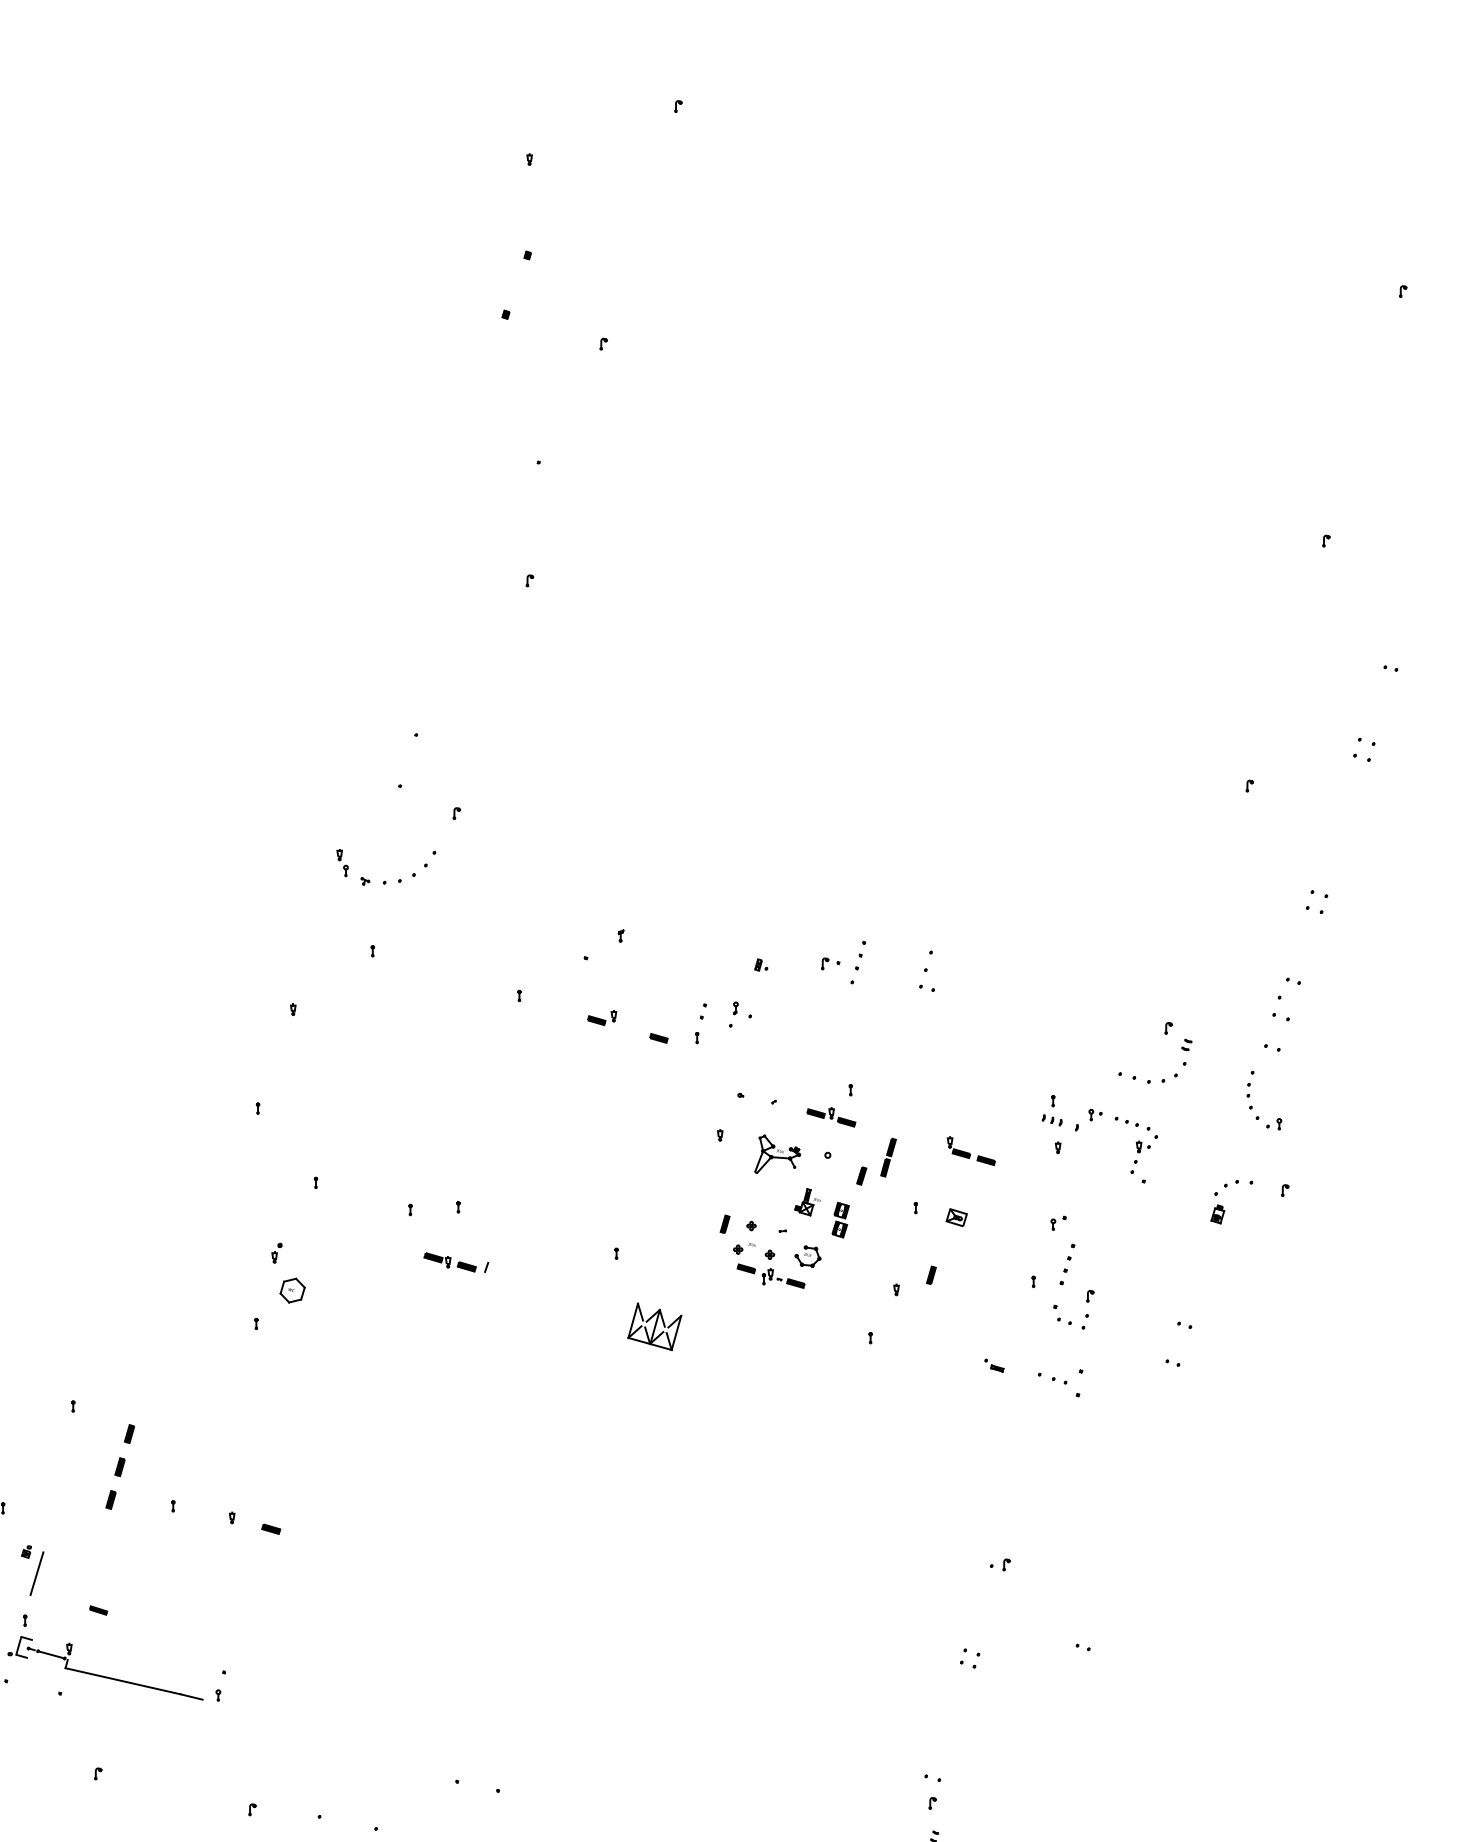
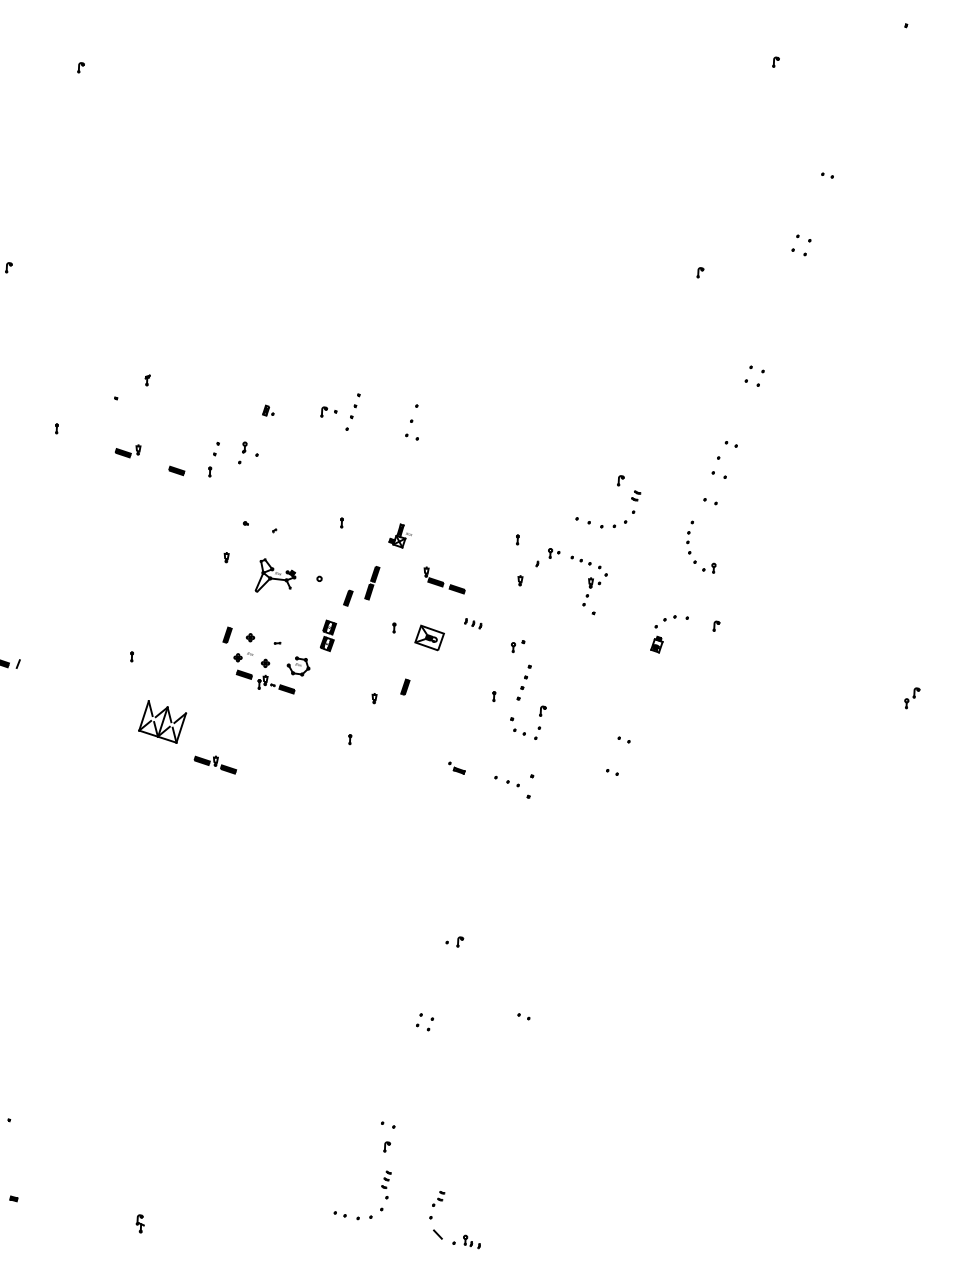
part: (831, 1117) -> (215, 764), moved
part: (1051, 1120) -> (472, 623), moved
part: (807, 1202) -> (400, 536), moved
part: (956, 1217) -> (429, 637), size x1.6

